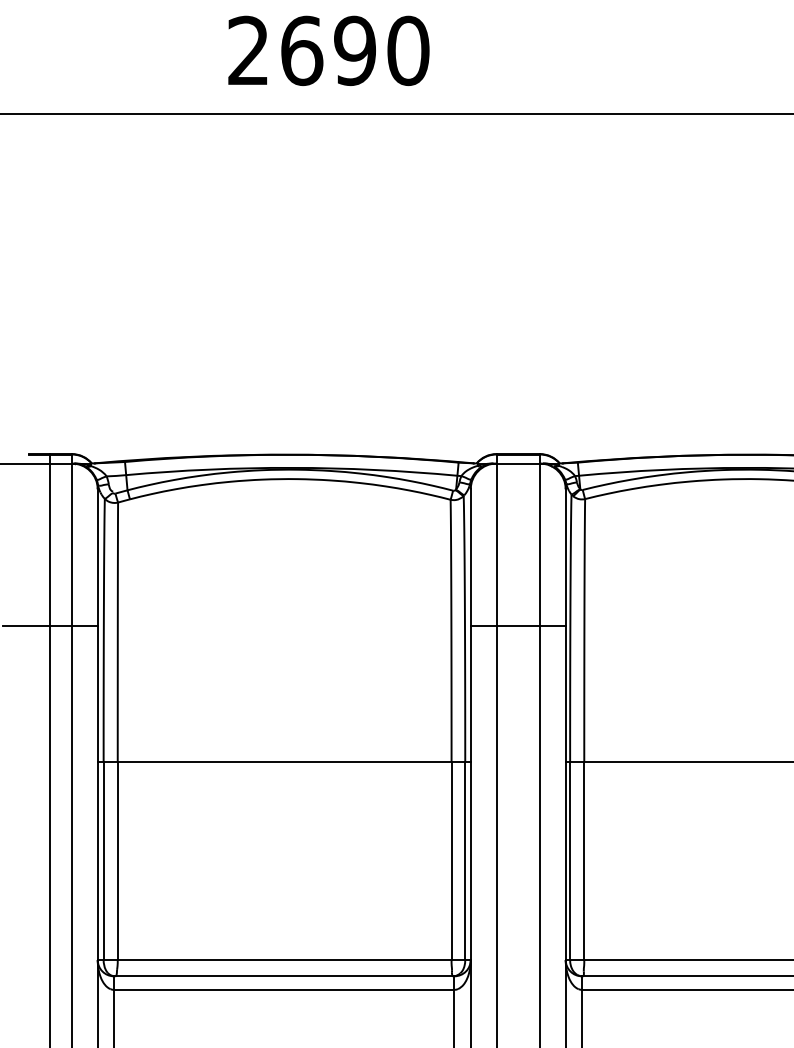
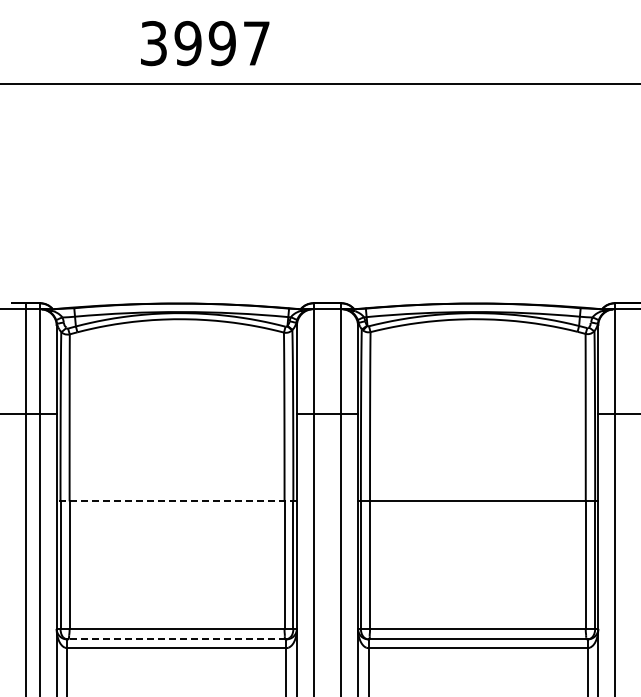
text: (328, 50) -> (205, 43), 2690 -> 3997
line: (283, 762) -> (176, 501), solid -> dashed
line: (283, 976) -> (176, 639), solid -> dashed

